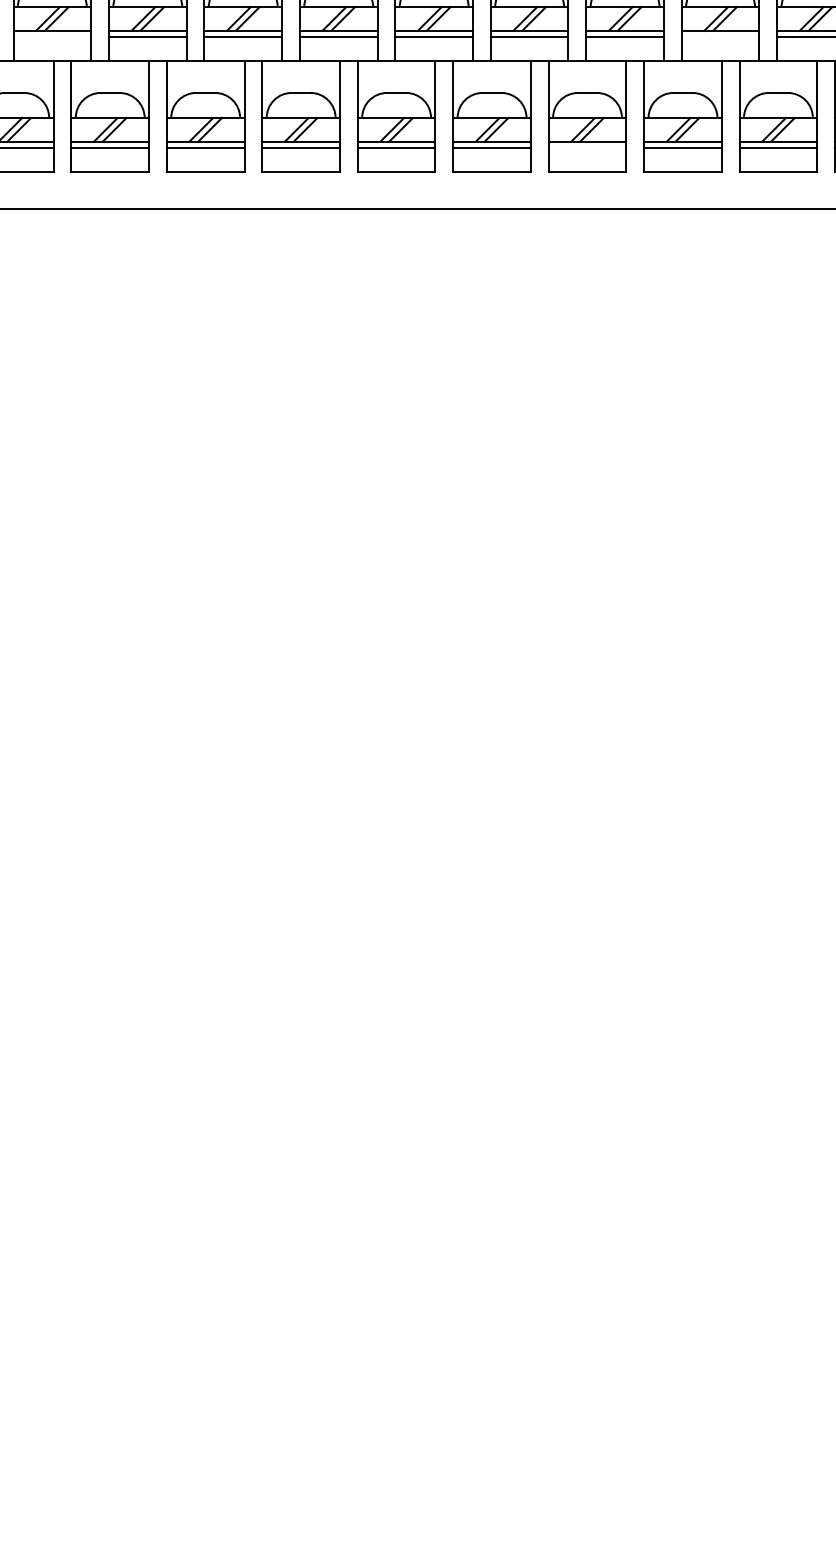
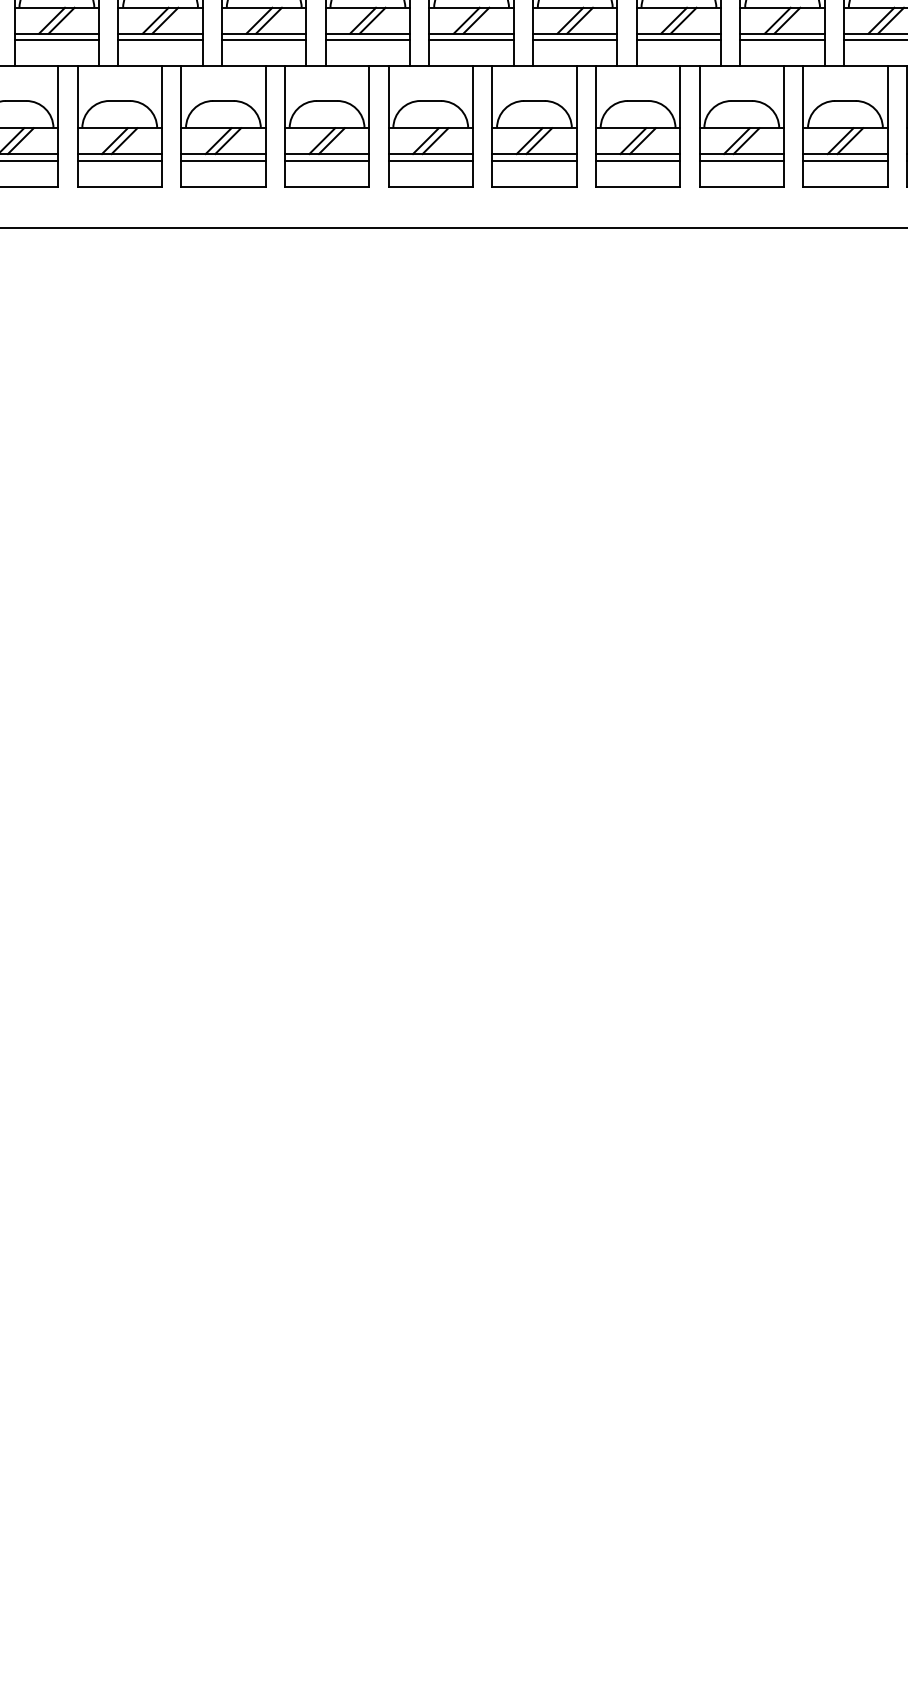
line: (51, 37) -> (56, 40), added
line: (720, 37) -> (782, 40), added
line: (586, 147) -> (637, 160), added

